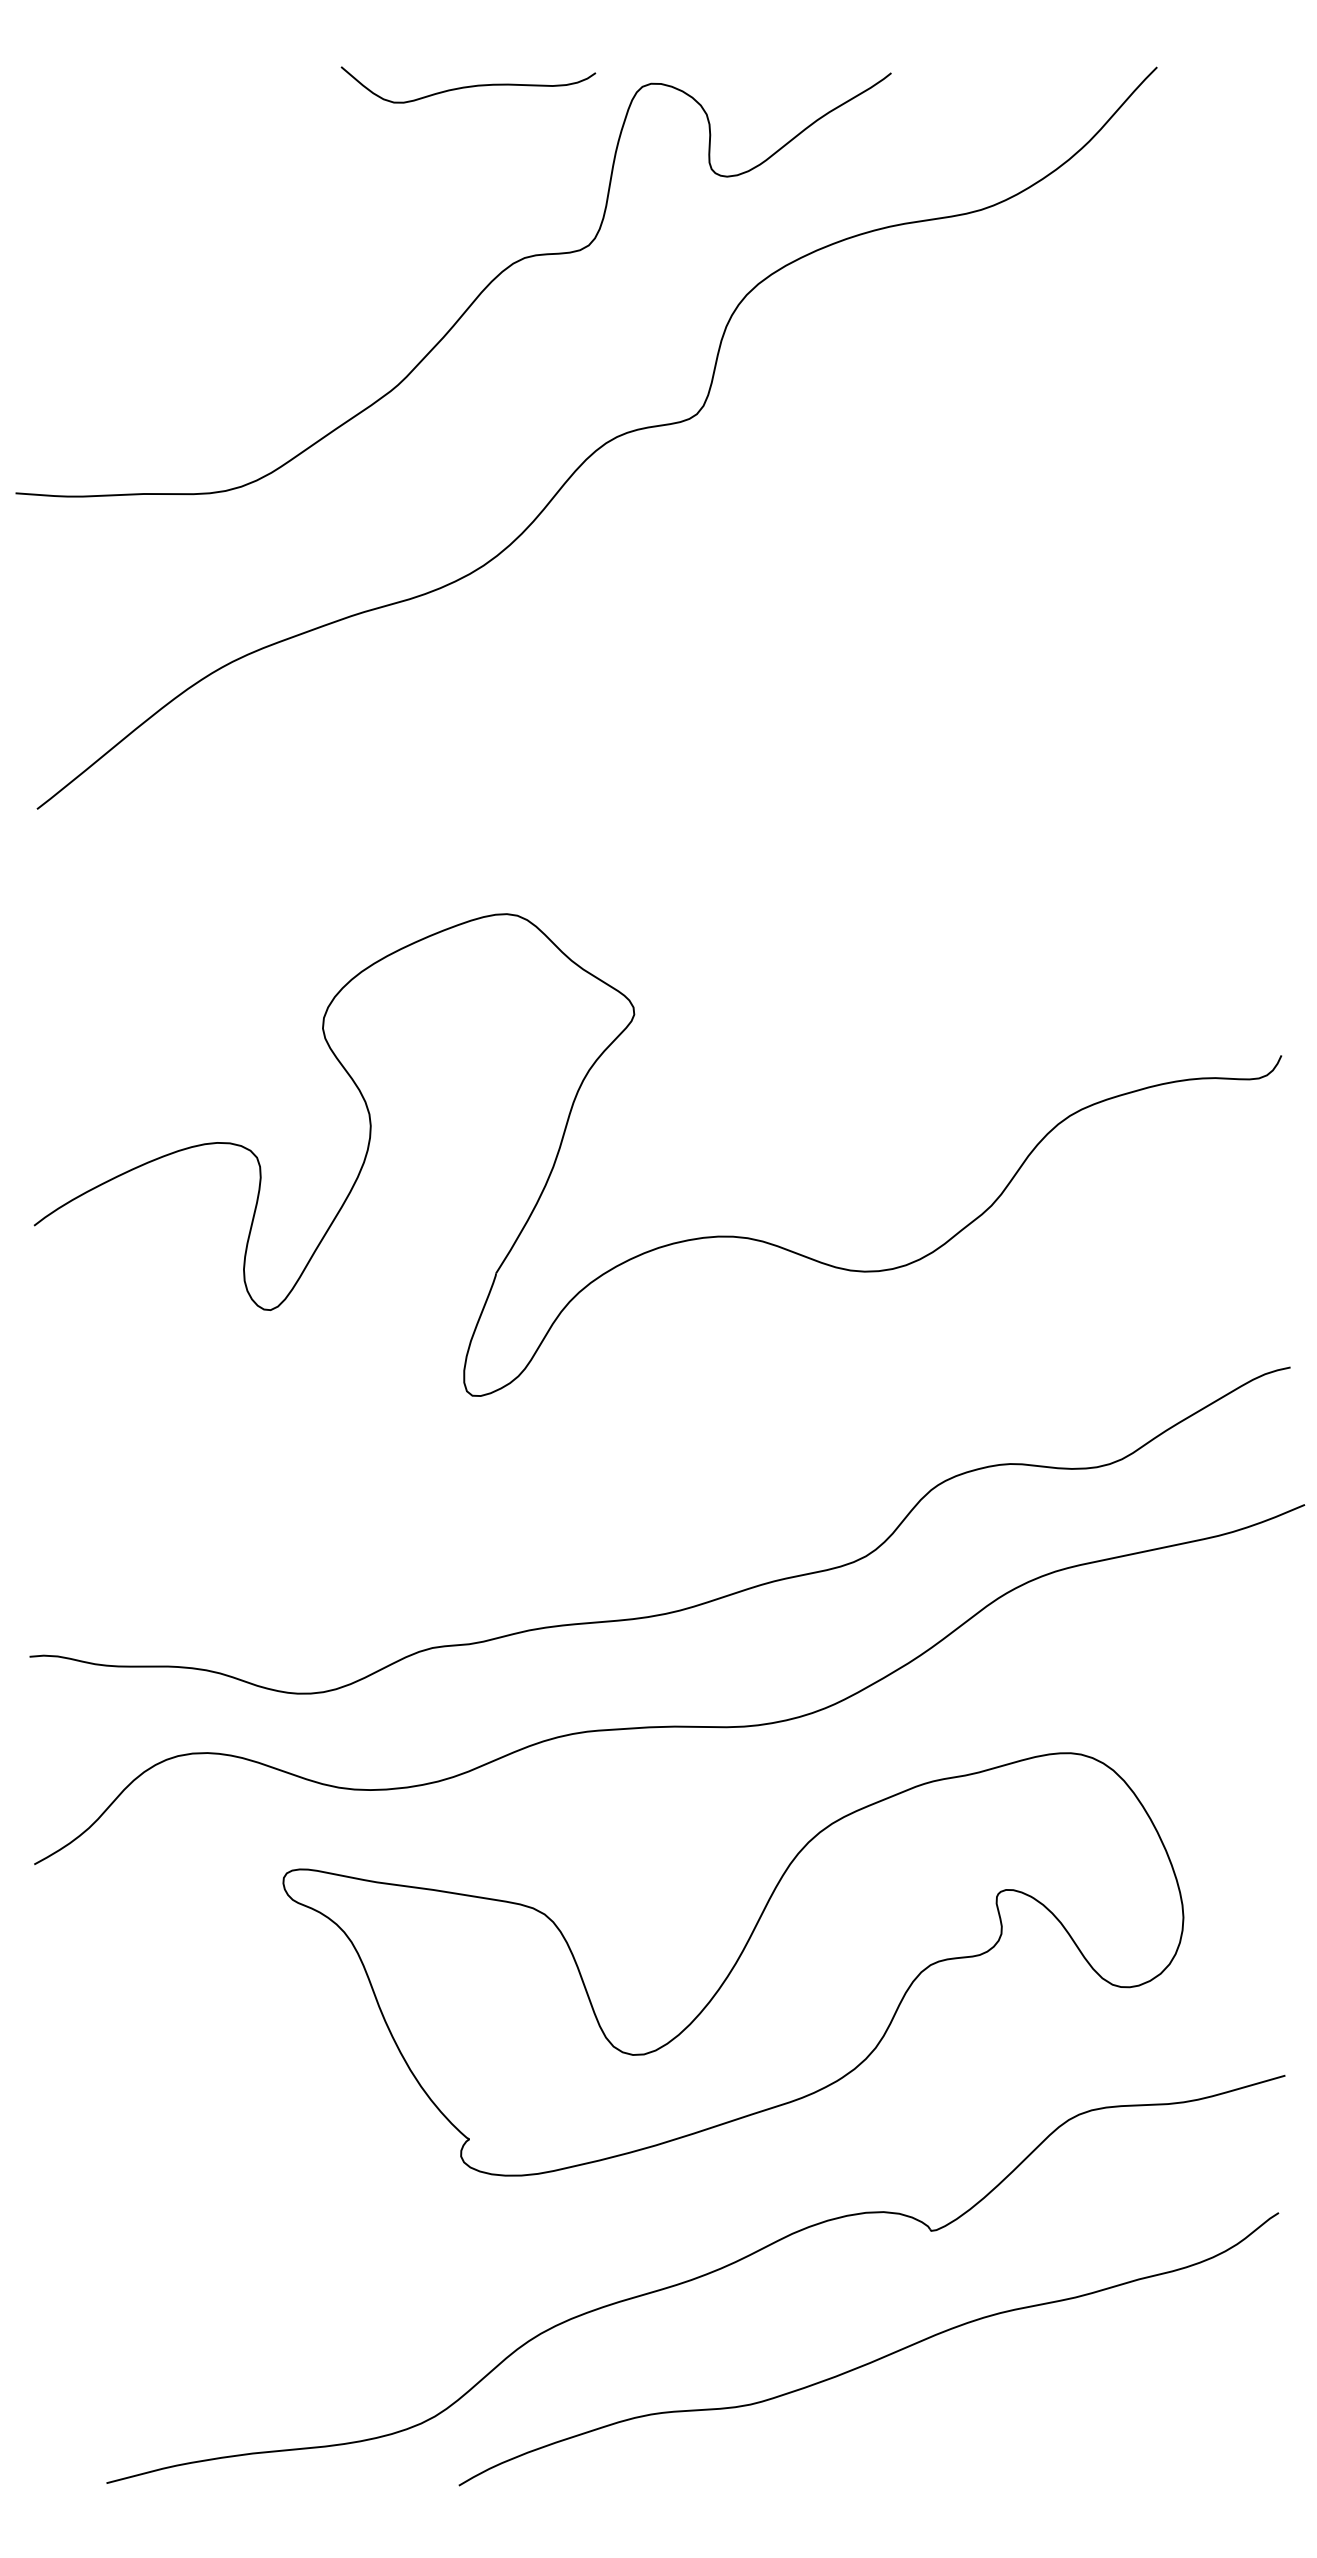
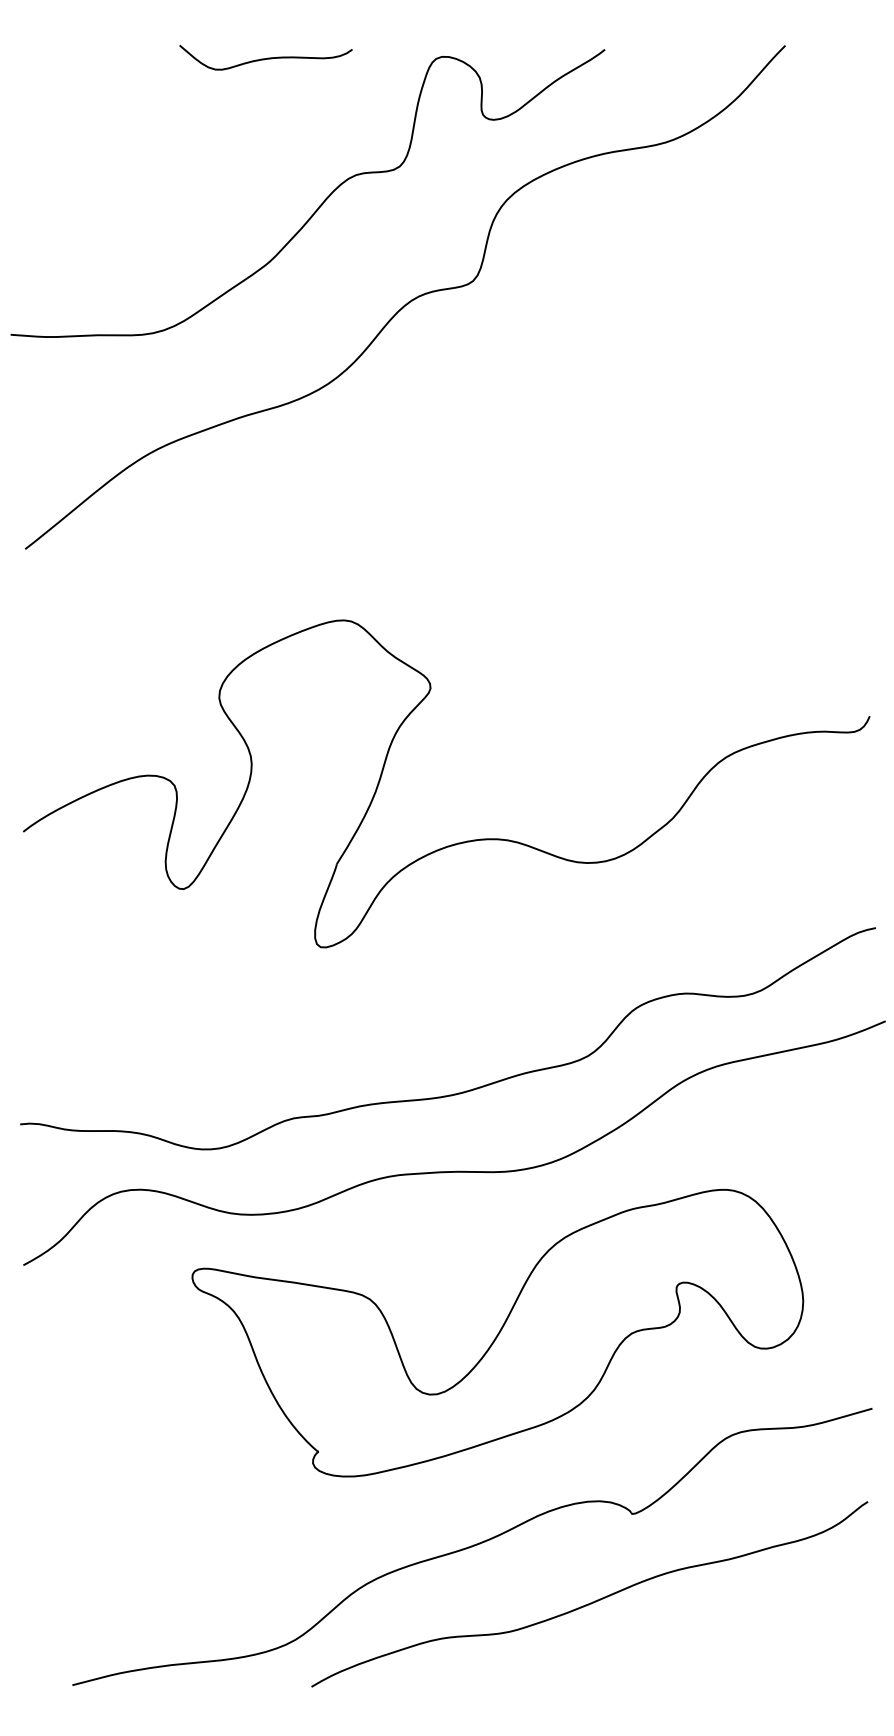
curve: (467, 86) -> (265, 58), moved

